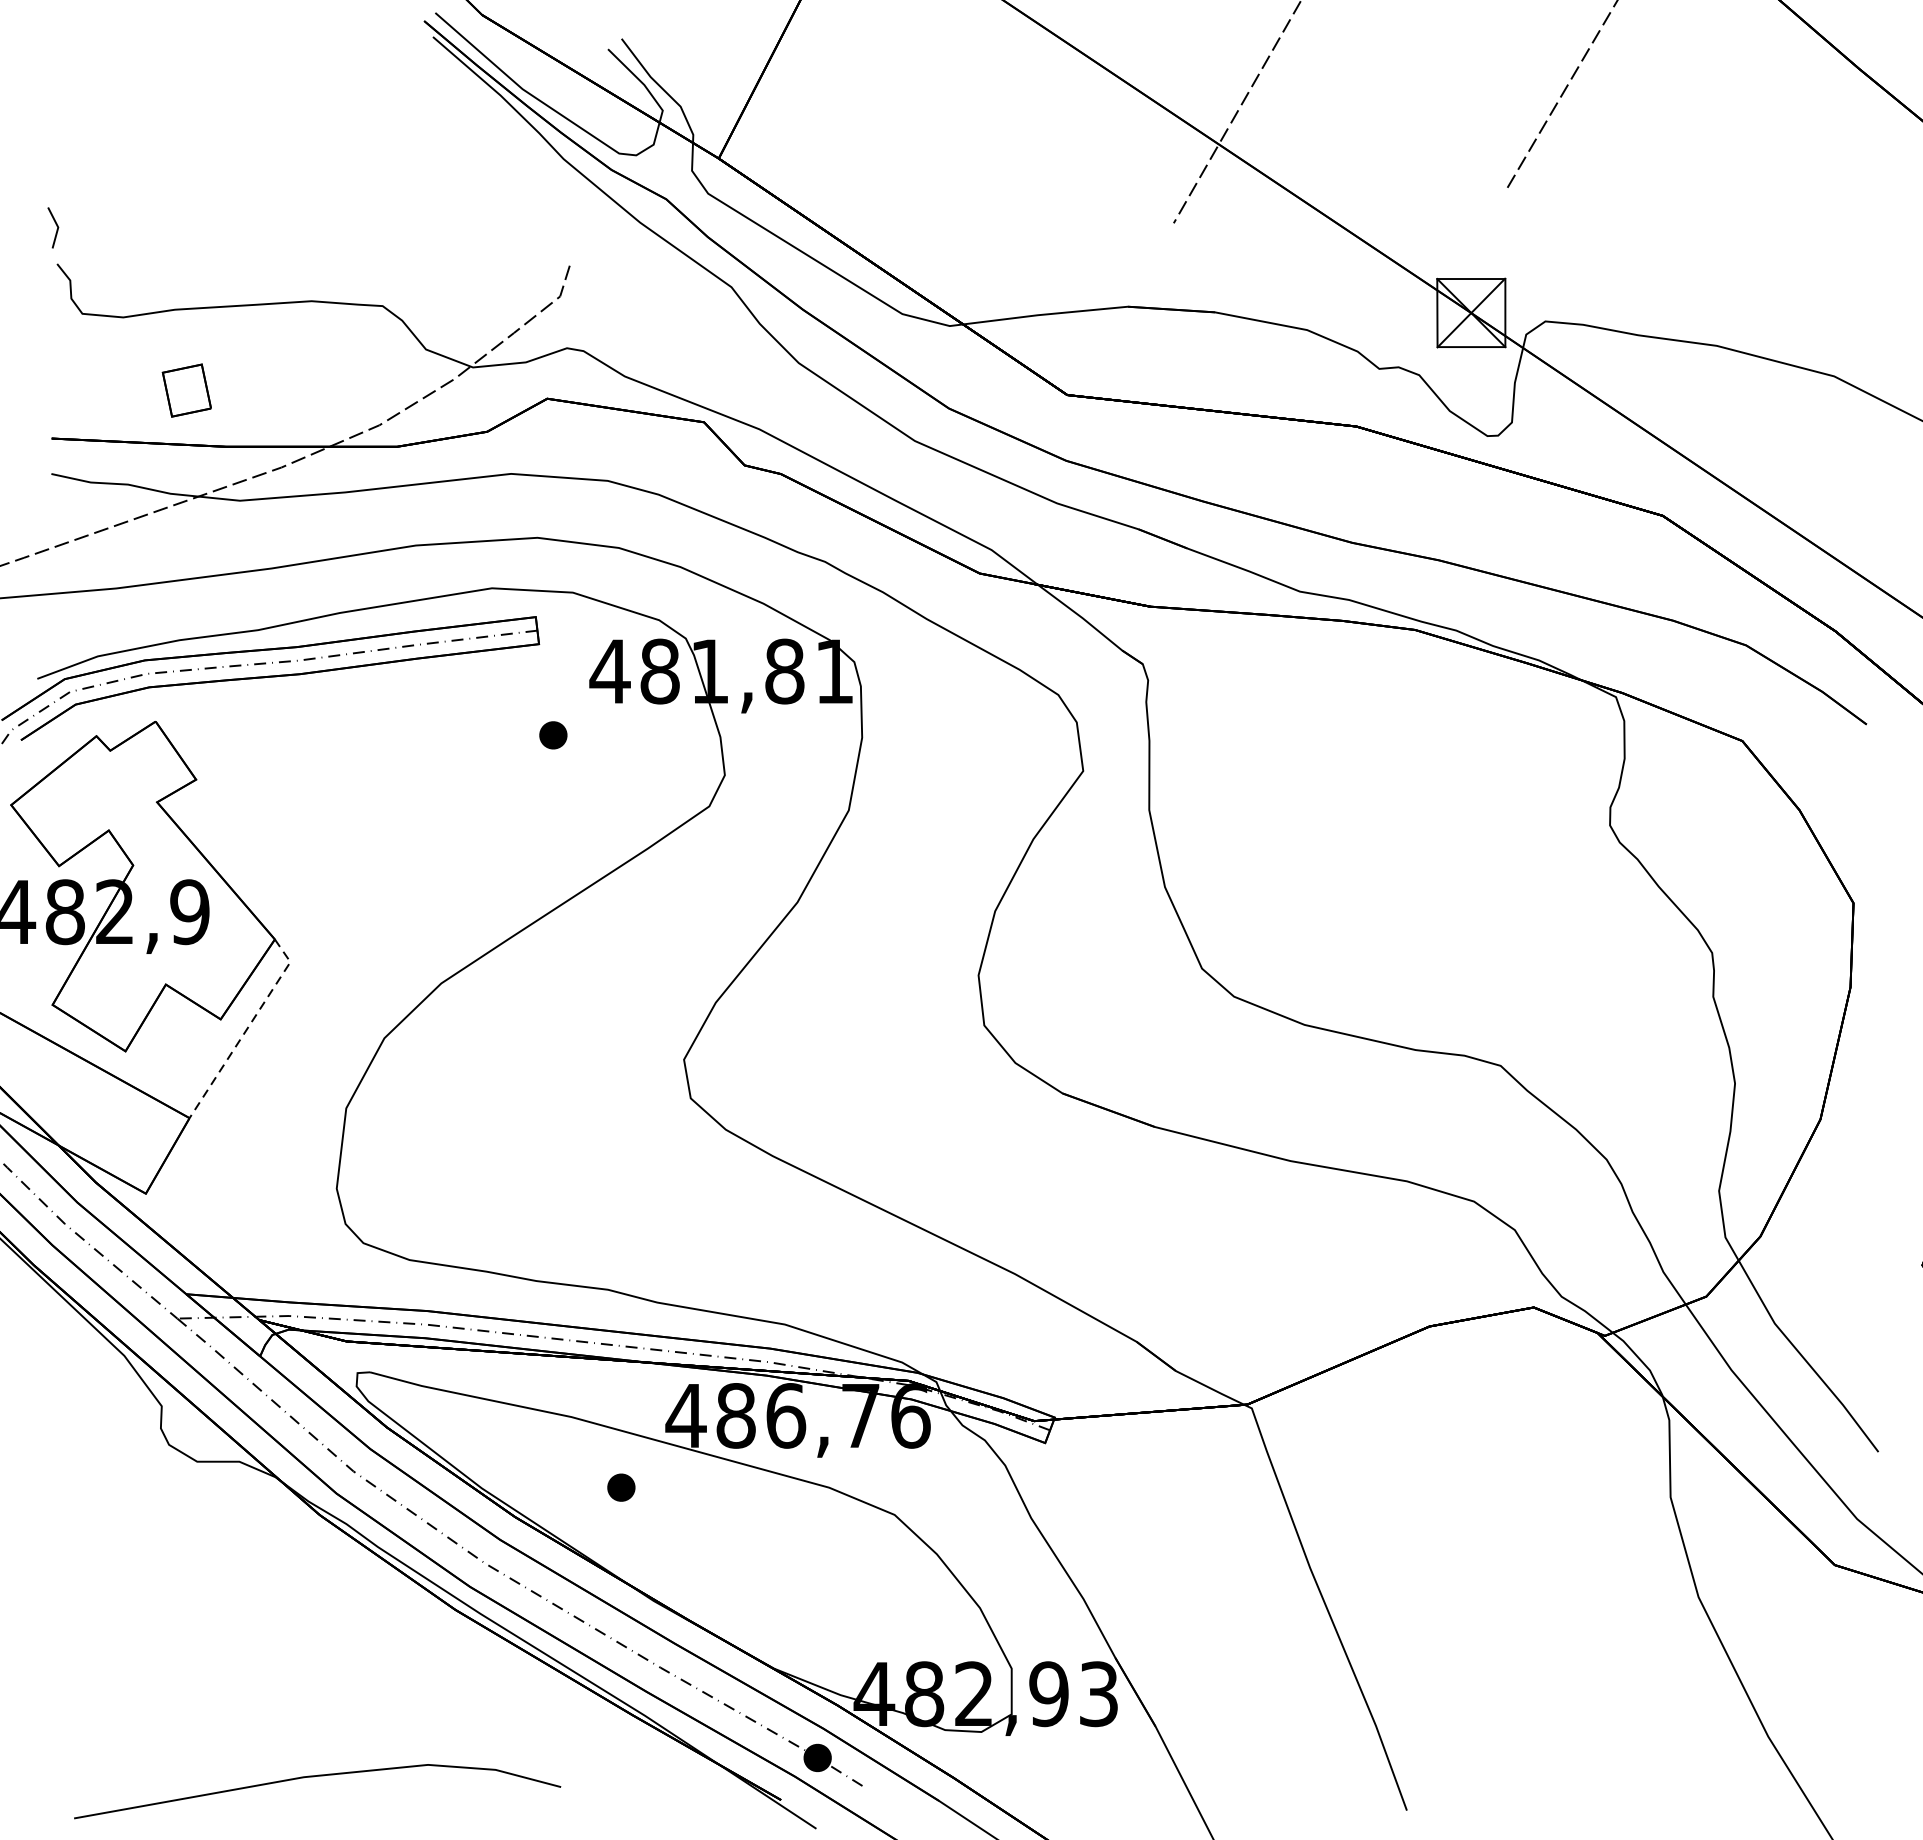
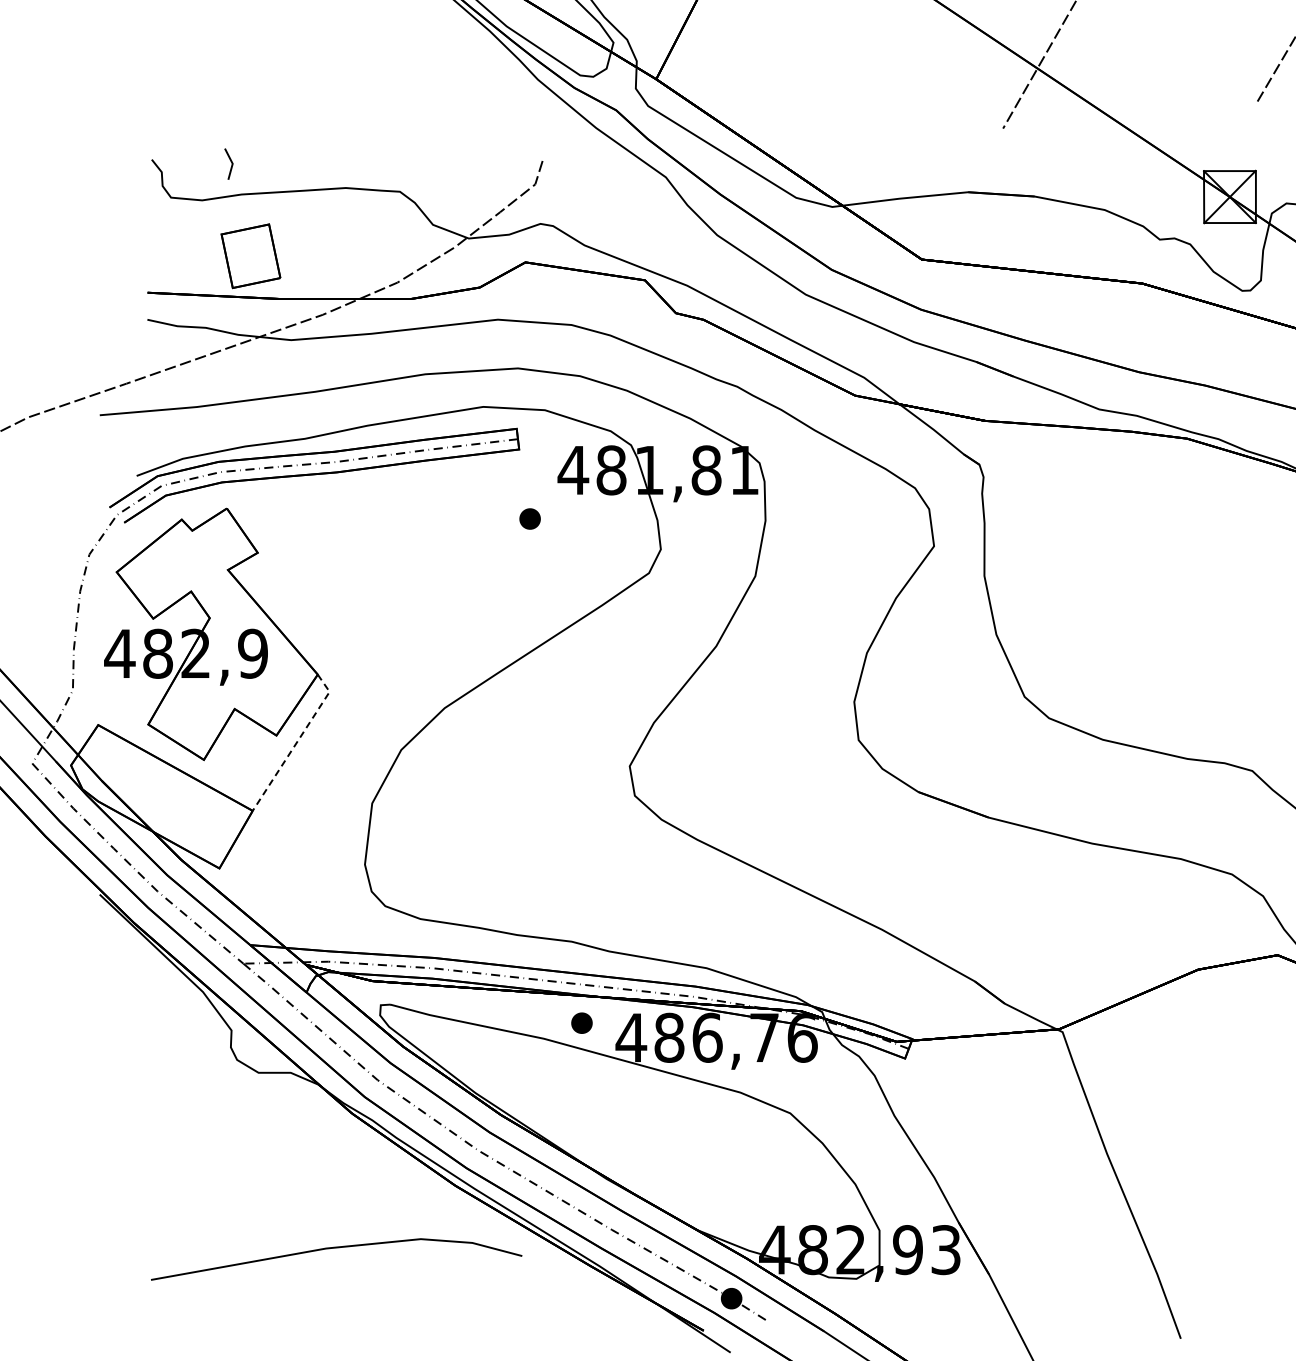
line: (56, 226) -> (231, 163), moved
part: (186, 390) -> (250, 256), size x1.6
part: (621, 1487) -> (582, 1023), moved
line: (314, 1777) -> (334, 1248), moved

